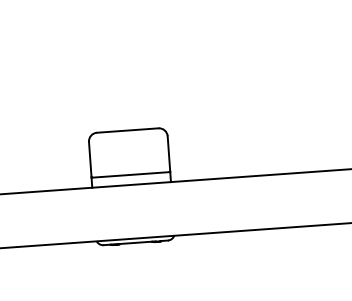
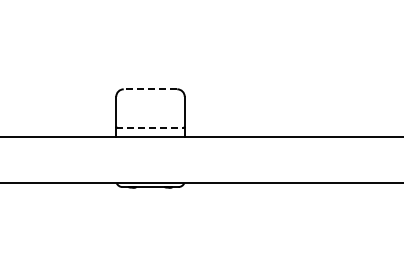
line: (127, 130) -> (150, 89), solid -> dashed
line: (132, 174) -> (151, 127), solid -> dashed

